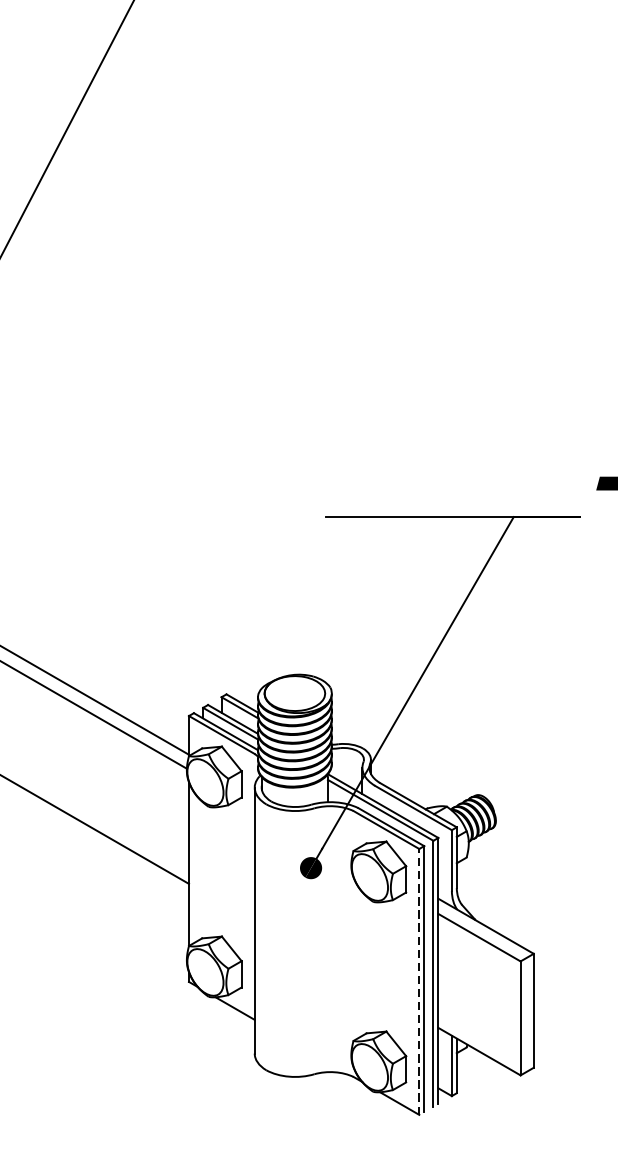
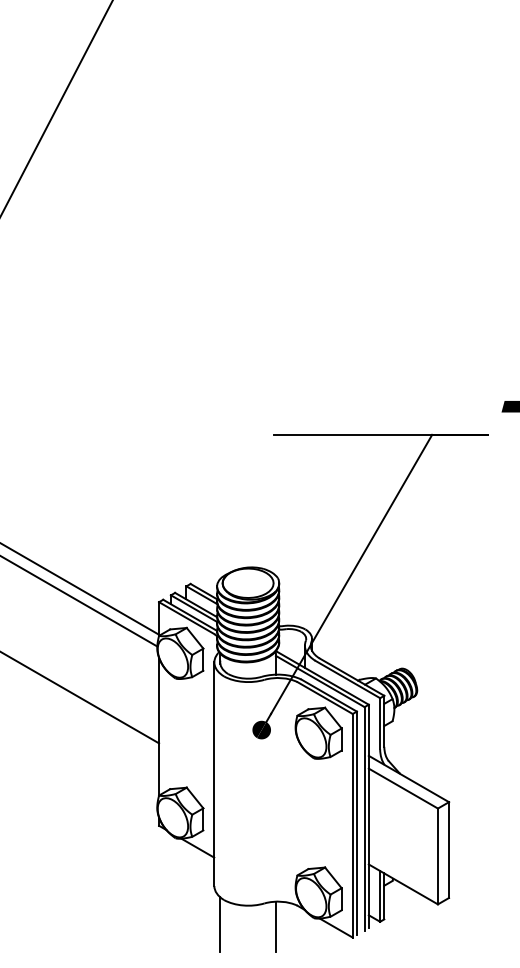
line: (418, 981) -> (352, 825), dashed -> solid
line: (262, 1099) -> (220, 924), added
line: (327, 1101) -> (275, 926), added

